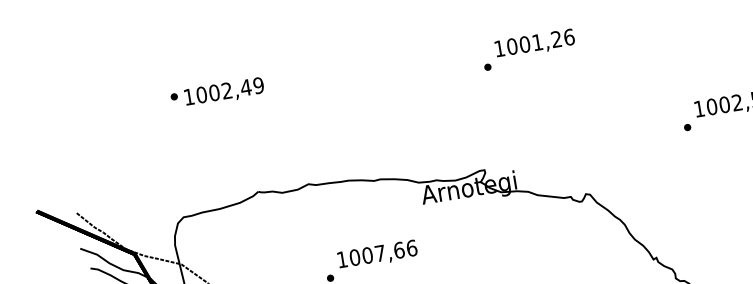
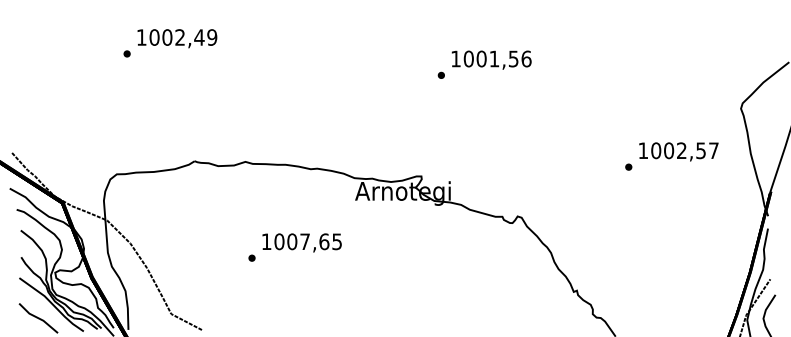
text: (556, 38) -> (513, 58), 1001,26 -> 1001,56
text: (224, 92) -> (177, 38), moved
text: (412, 247) -> (337, 241), 1007,66 -> 1007,65

